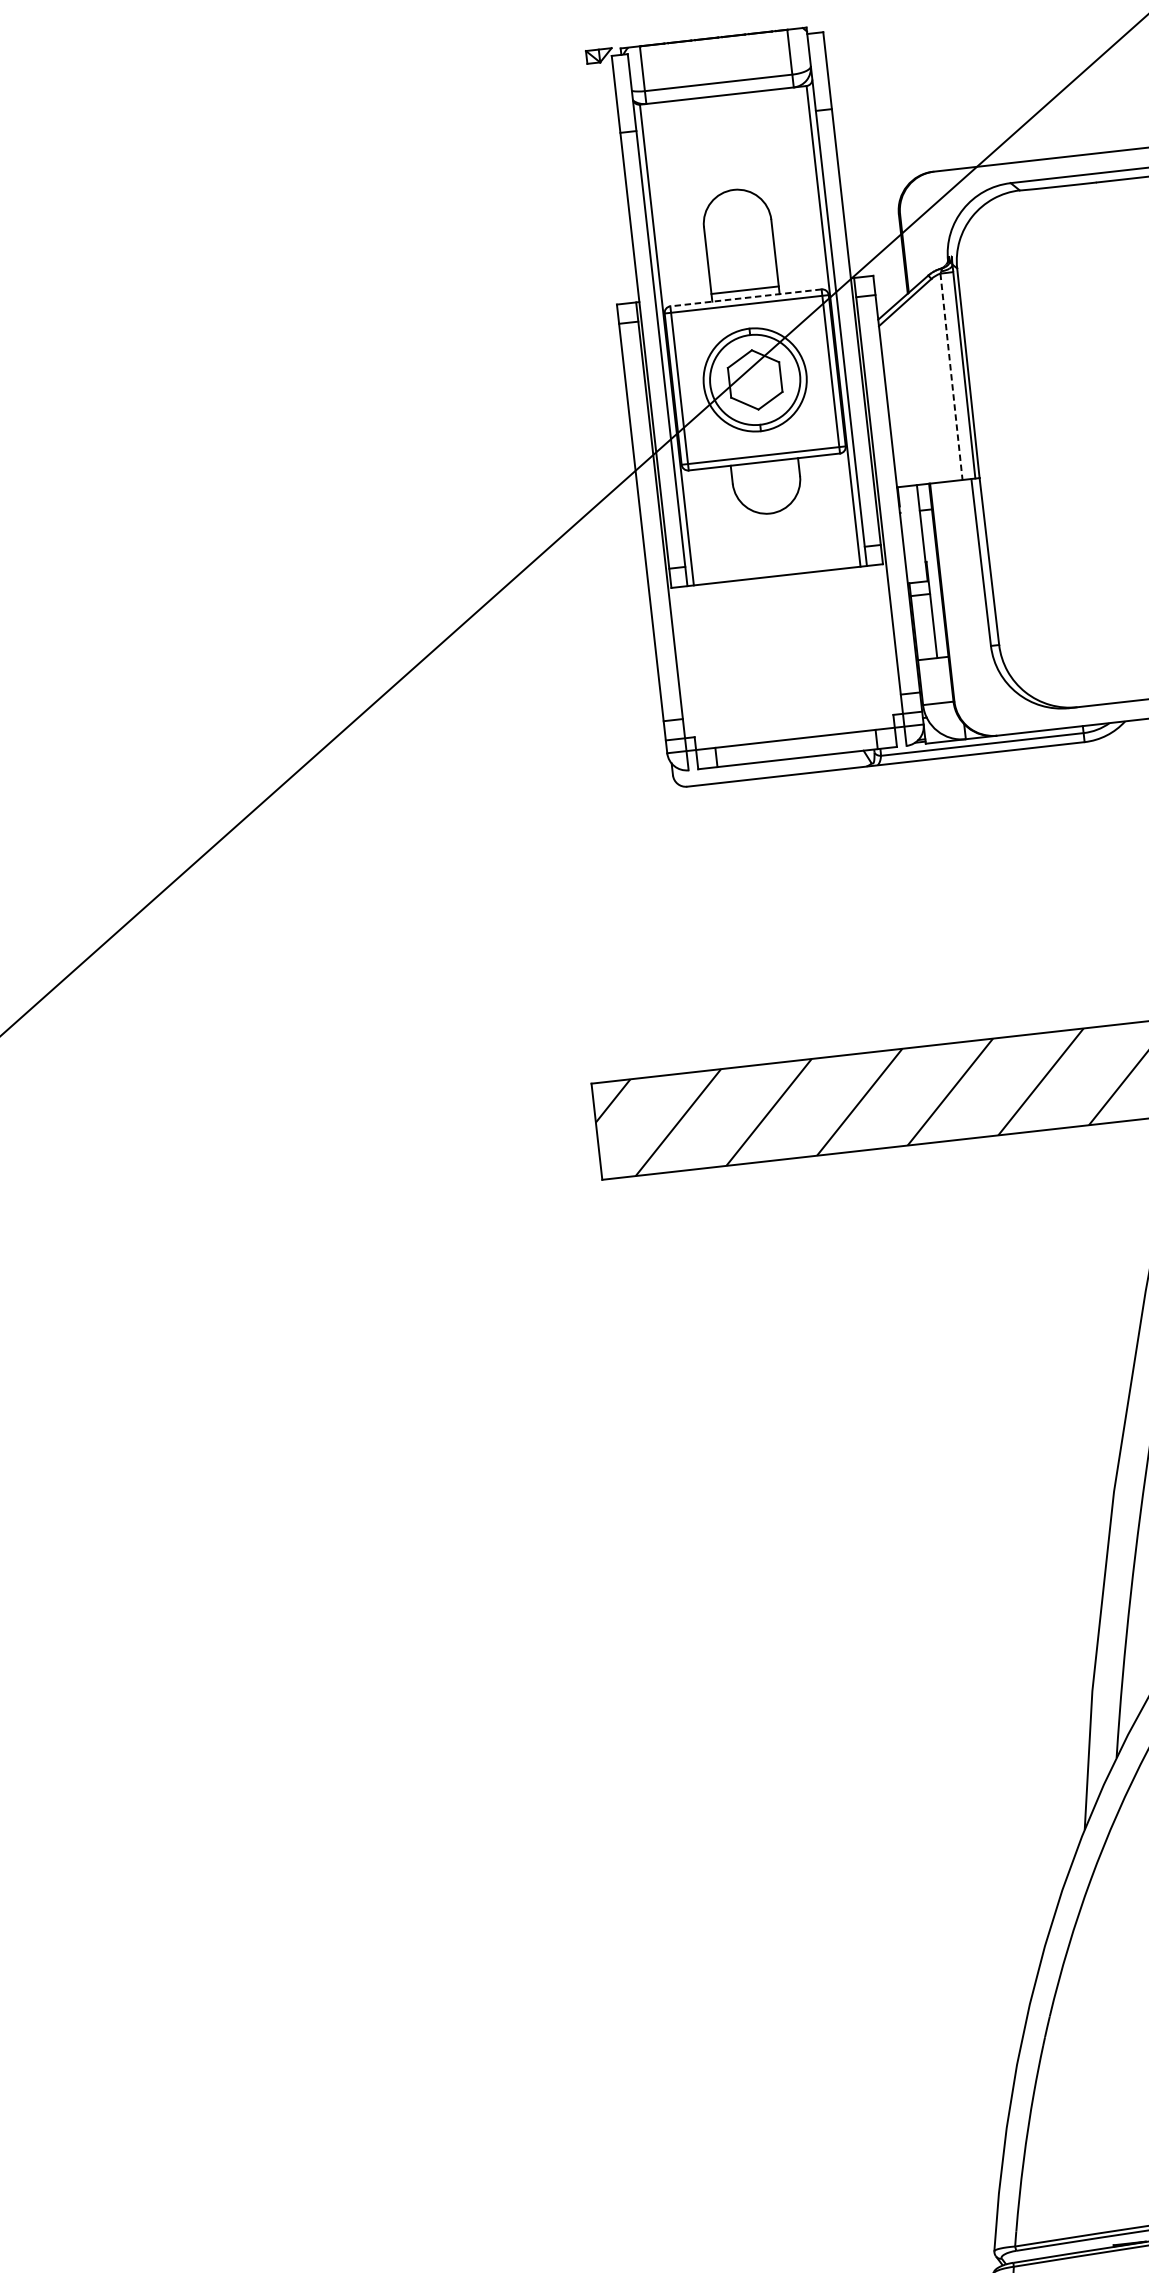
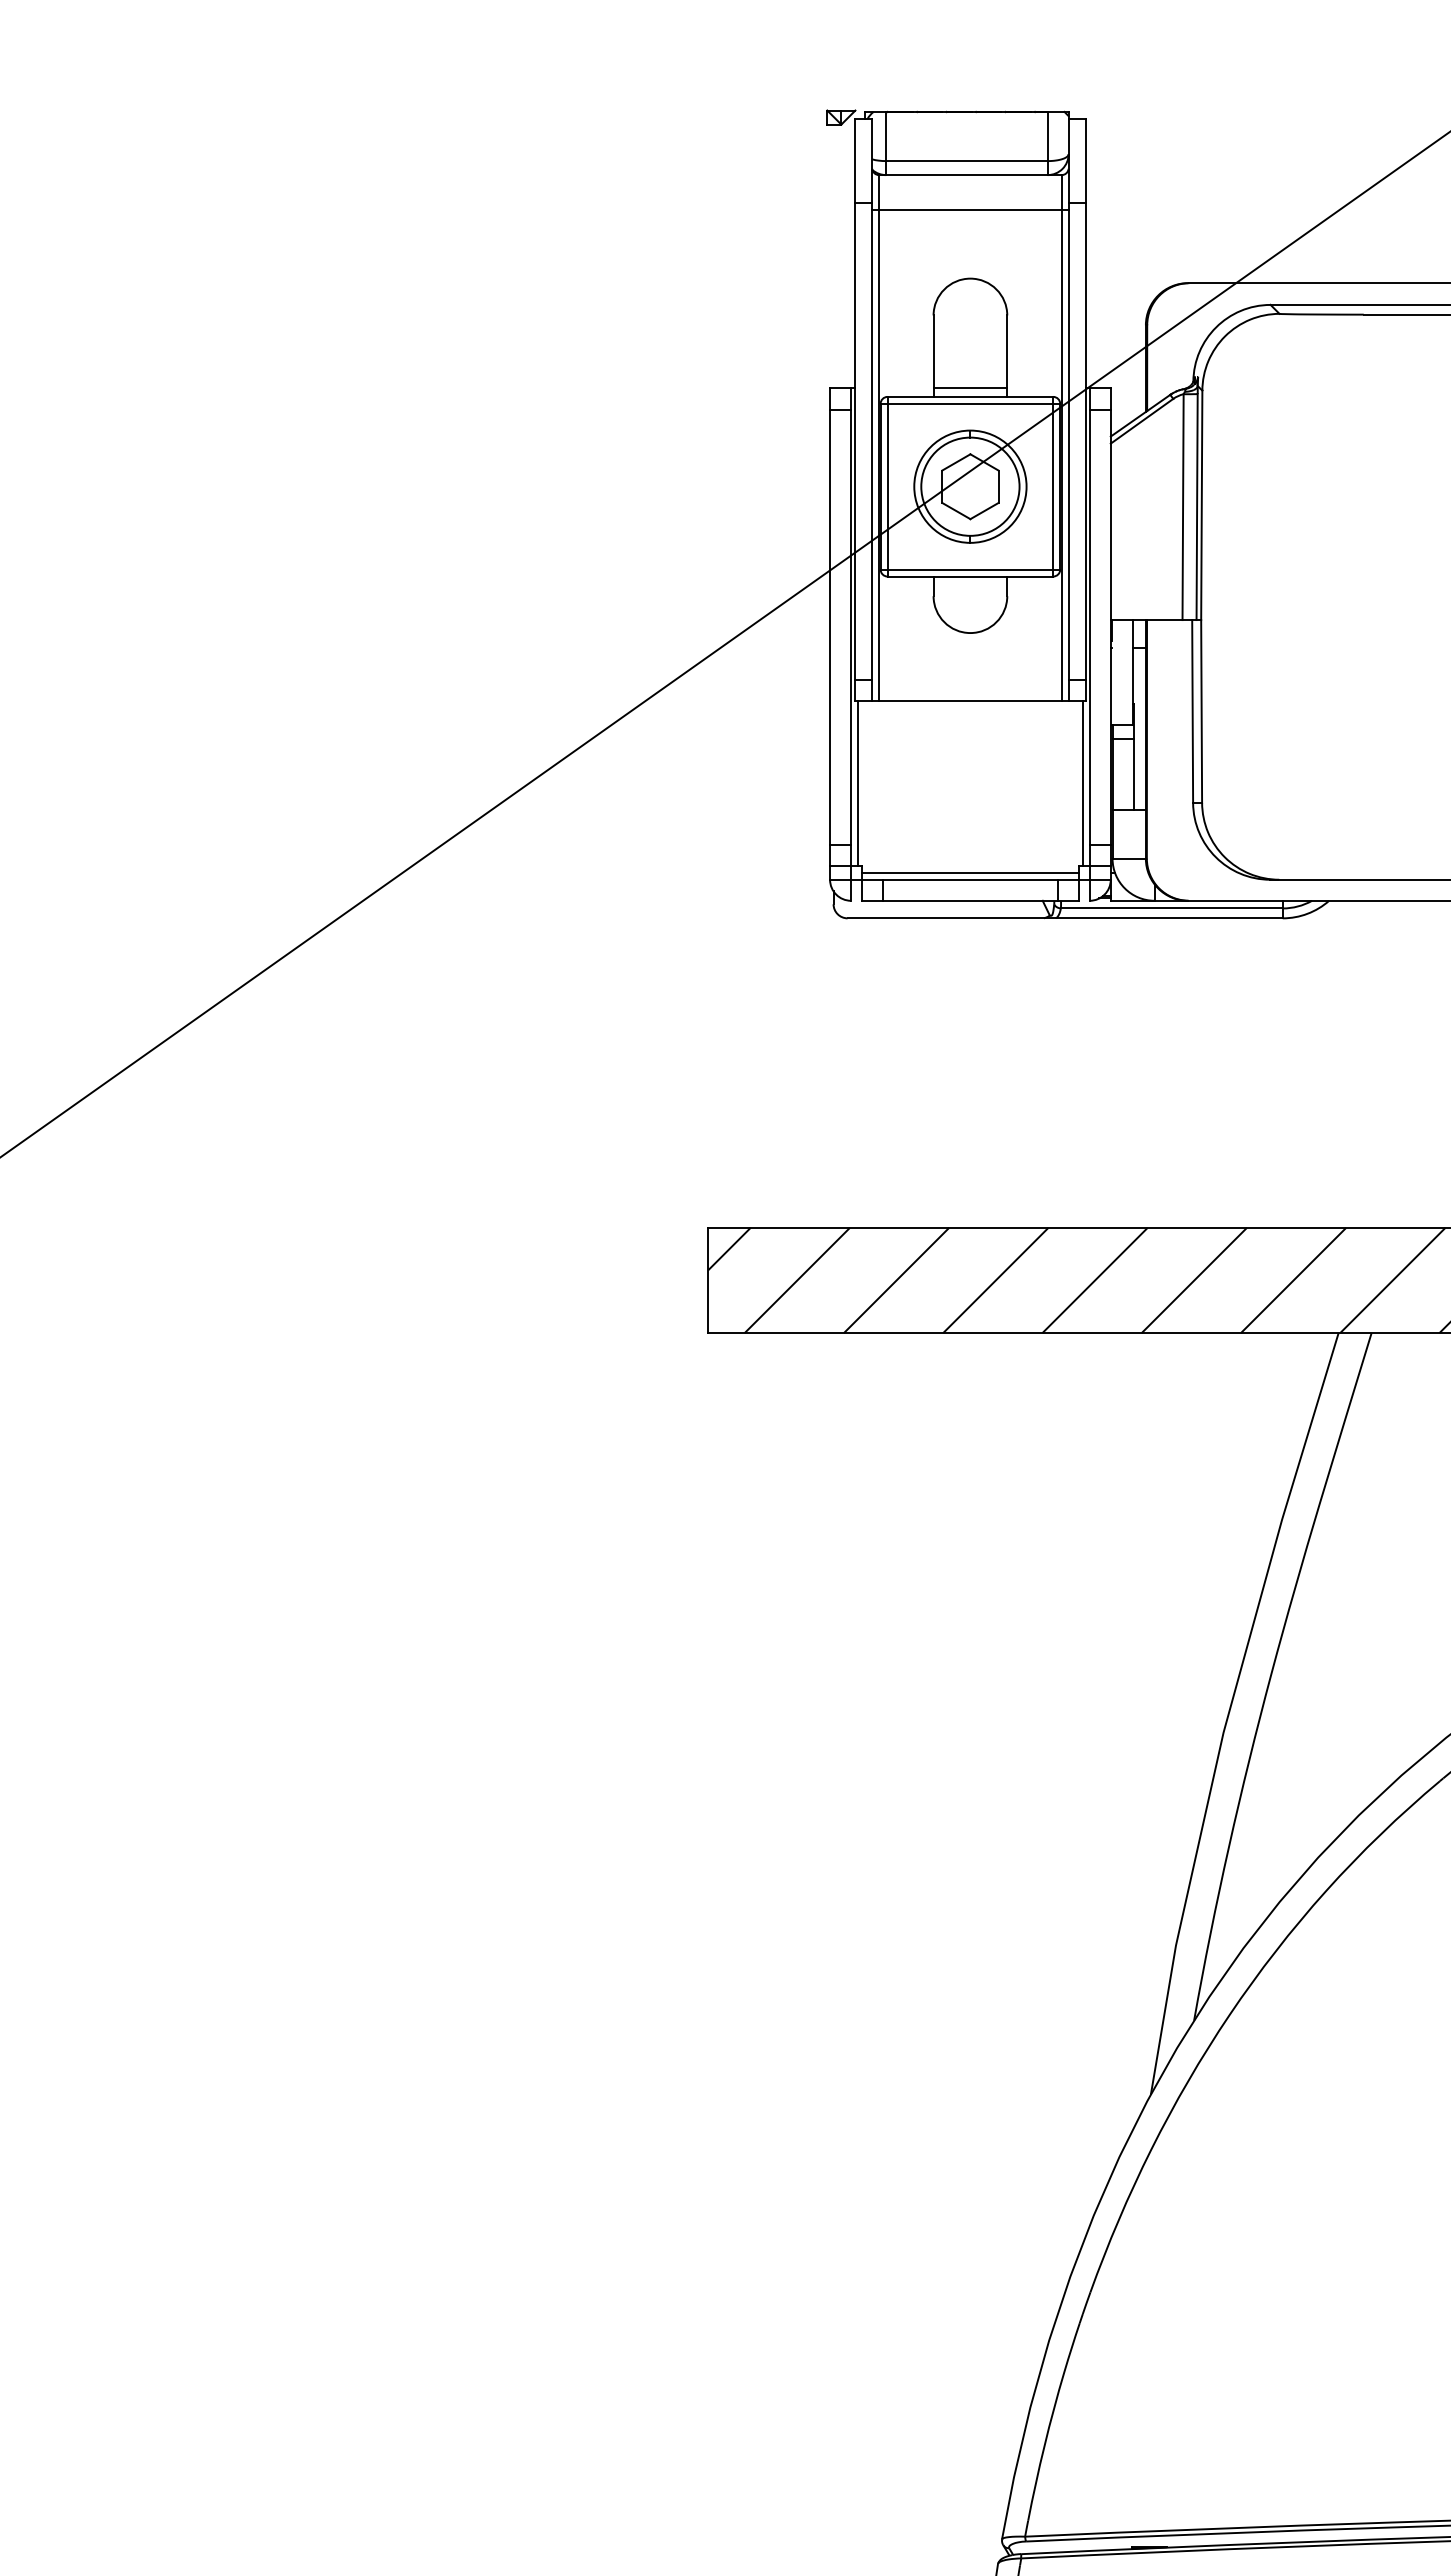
line: (726, 127) -> (970, 210), added
line: (746, 297) -> (970, 396), dashed -> solid
line: (951, 377) -> (1183, 507), dashed -> solid
line: (887, 639) -> (1082, 783), added
line: (683, 662) -> (858, 783), added
line: (794, 732) -> (970, 872), added

